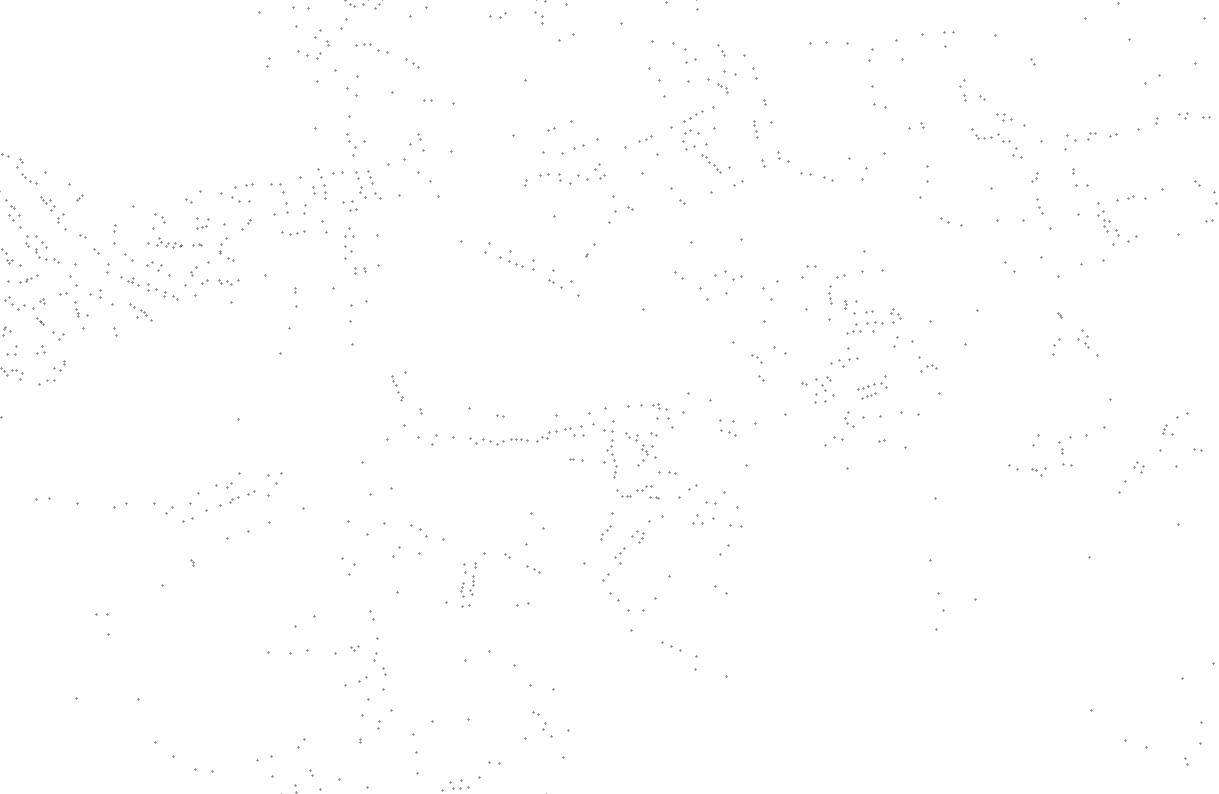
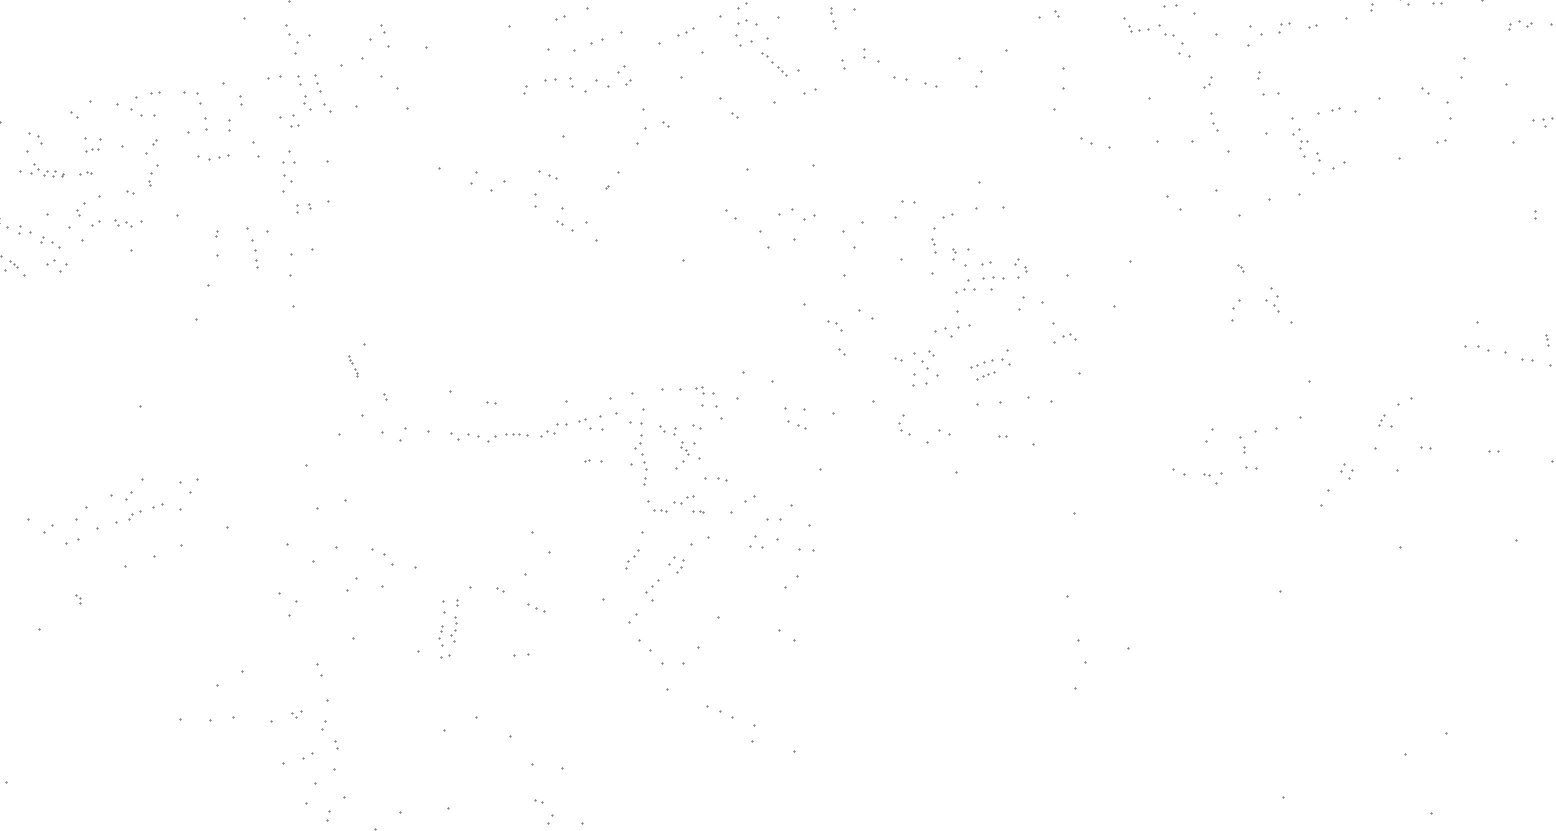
part: (321, 183) -> (251, 248), moved
part: (223, 245) -> (154, 174), moved
part: (515, 263) -> (548, 174), moved
part: (154, 266) -> (56, 265), moved
part: (397, 388) -> (353, 365), size x0.6
part: (849, 419) -> (904, 424), moved

